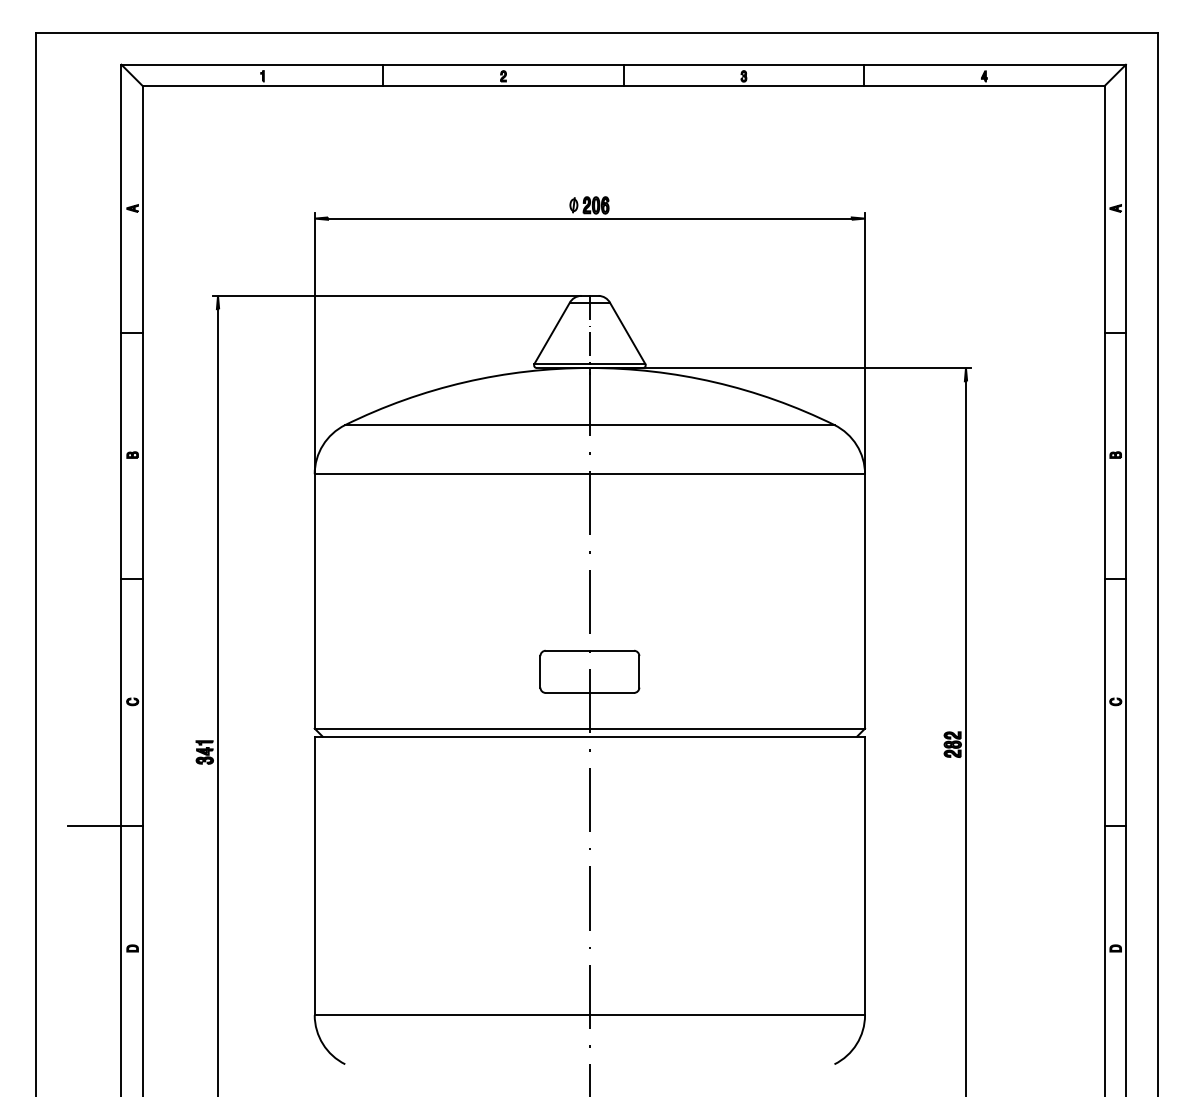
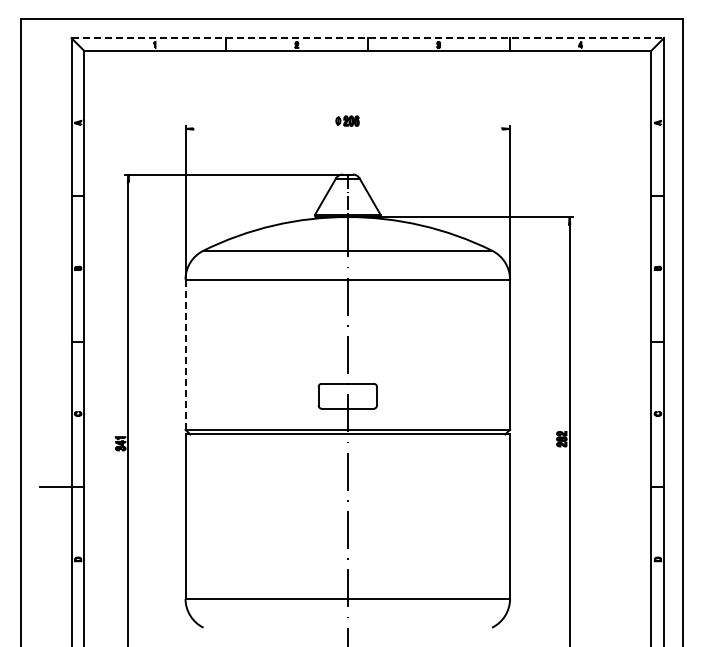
line: (624, 65) -> (368, 38), solid -> dashed
line: (589, 217) -> (347, 128), removed
line: (314, 601) -> (185, 354), solid -> dashed

